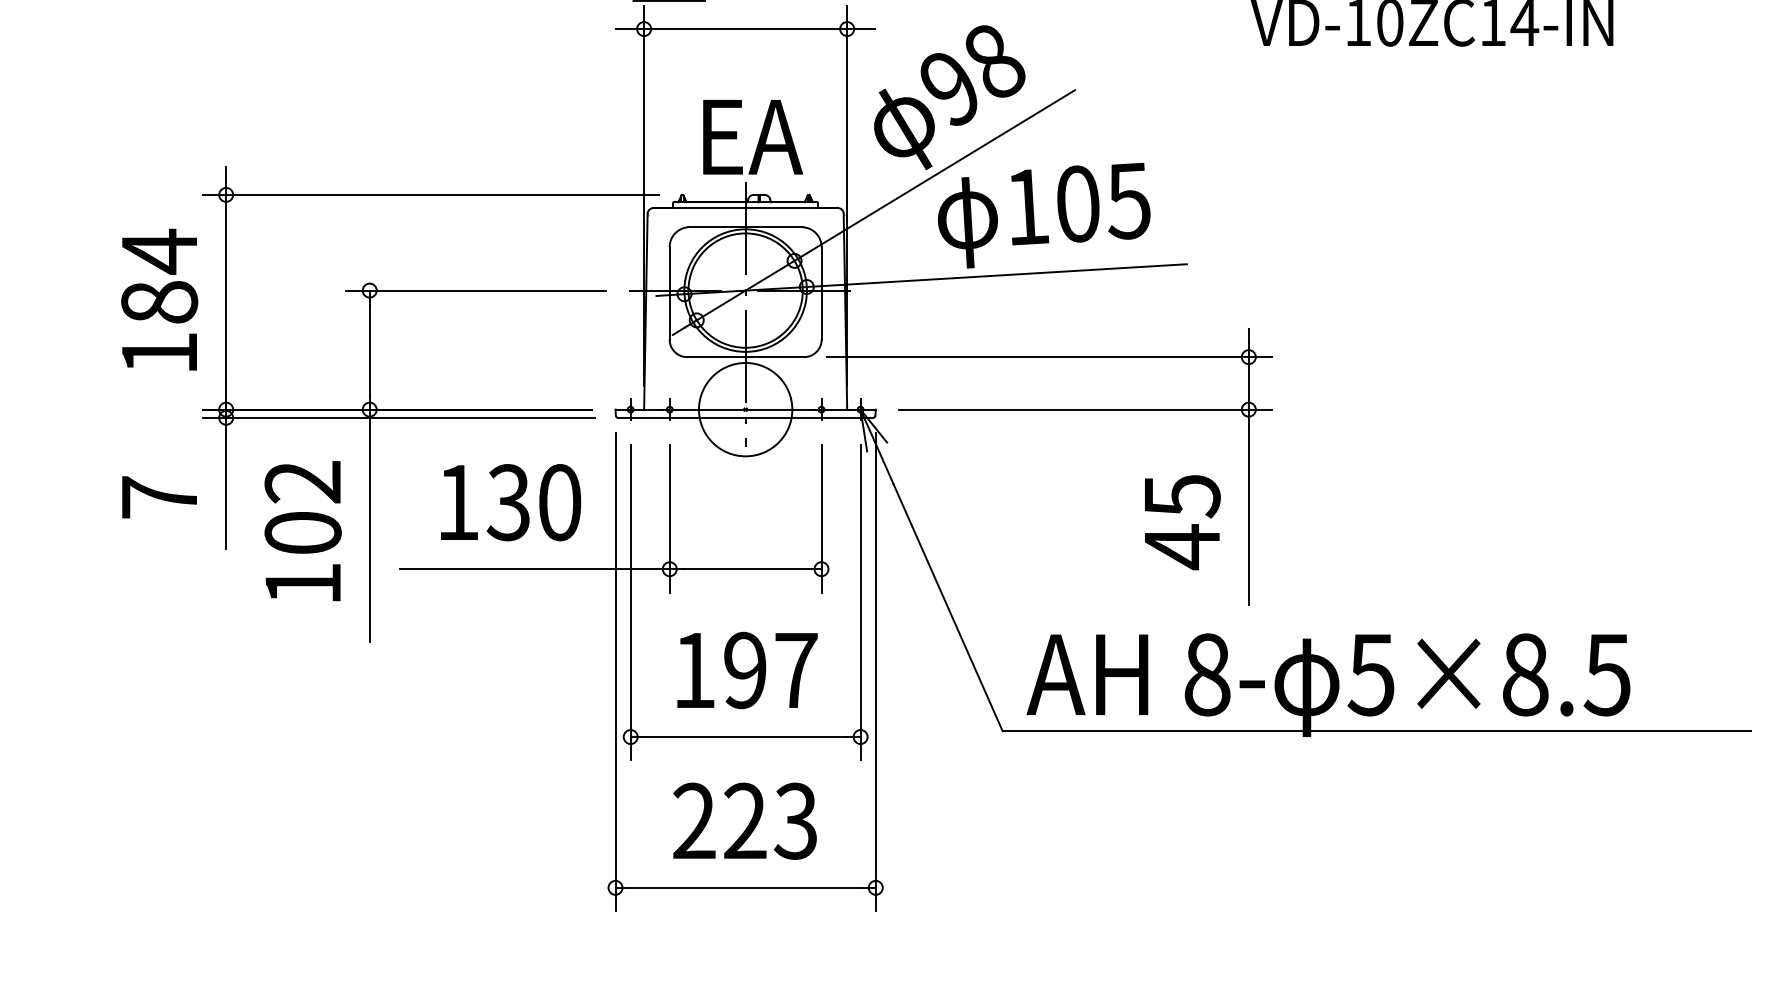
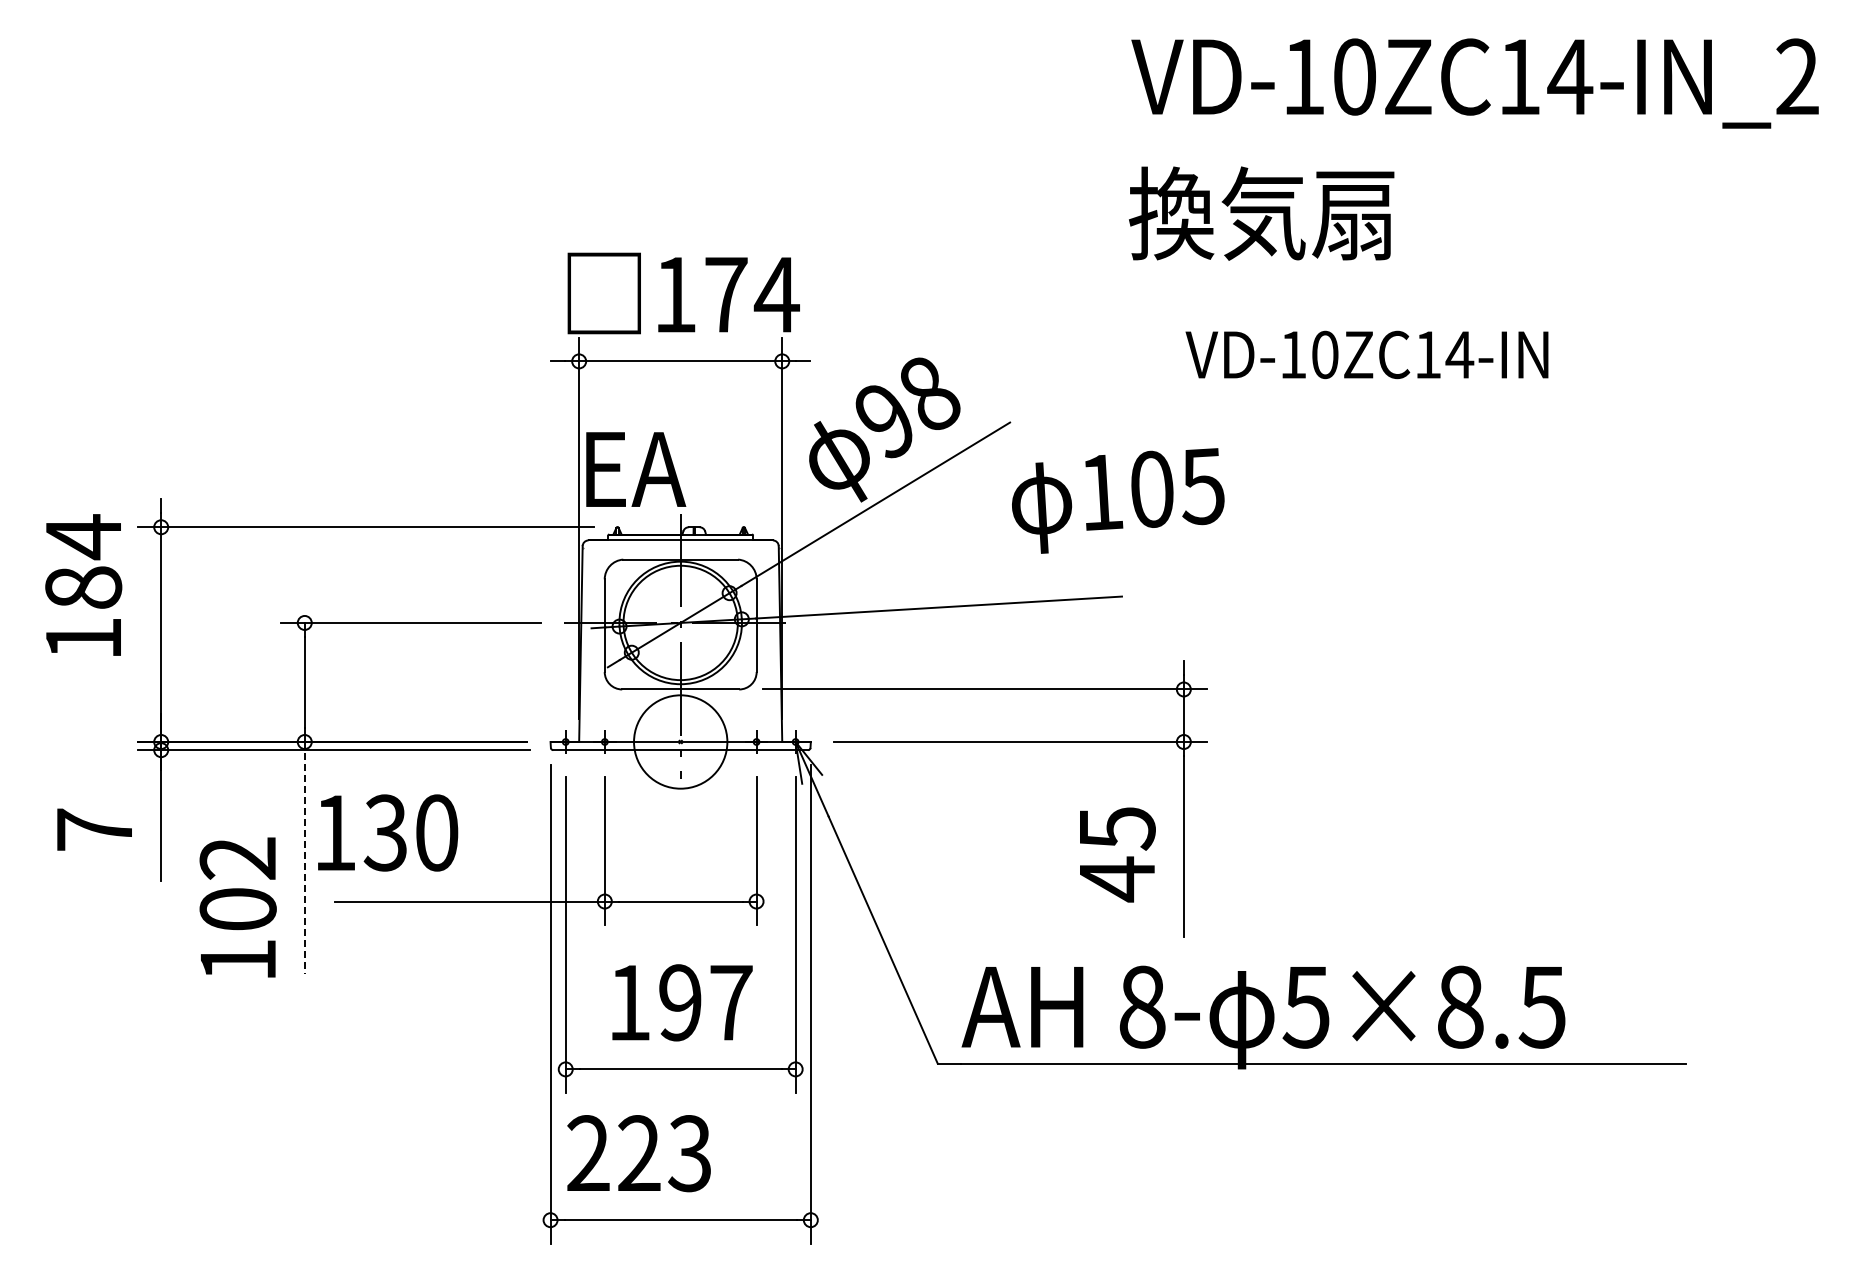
text: (753, 137) -> (636, 469), moved
text: (1044, 215) -> (1118, 500), moved
text: (159, 299) -> (83, 584), moved
text: (511, 502) -> (388, 832), moved
line: (369, 526) -> (304, 858), solid -> dashed
text: (302, 531) -> (237, 907), moved
text: (744, 821) -> (638, 1153), moved

